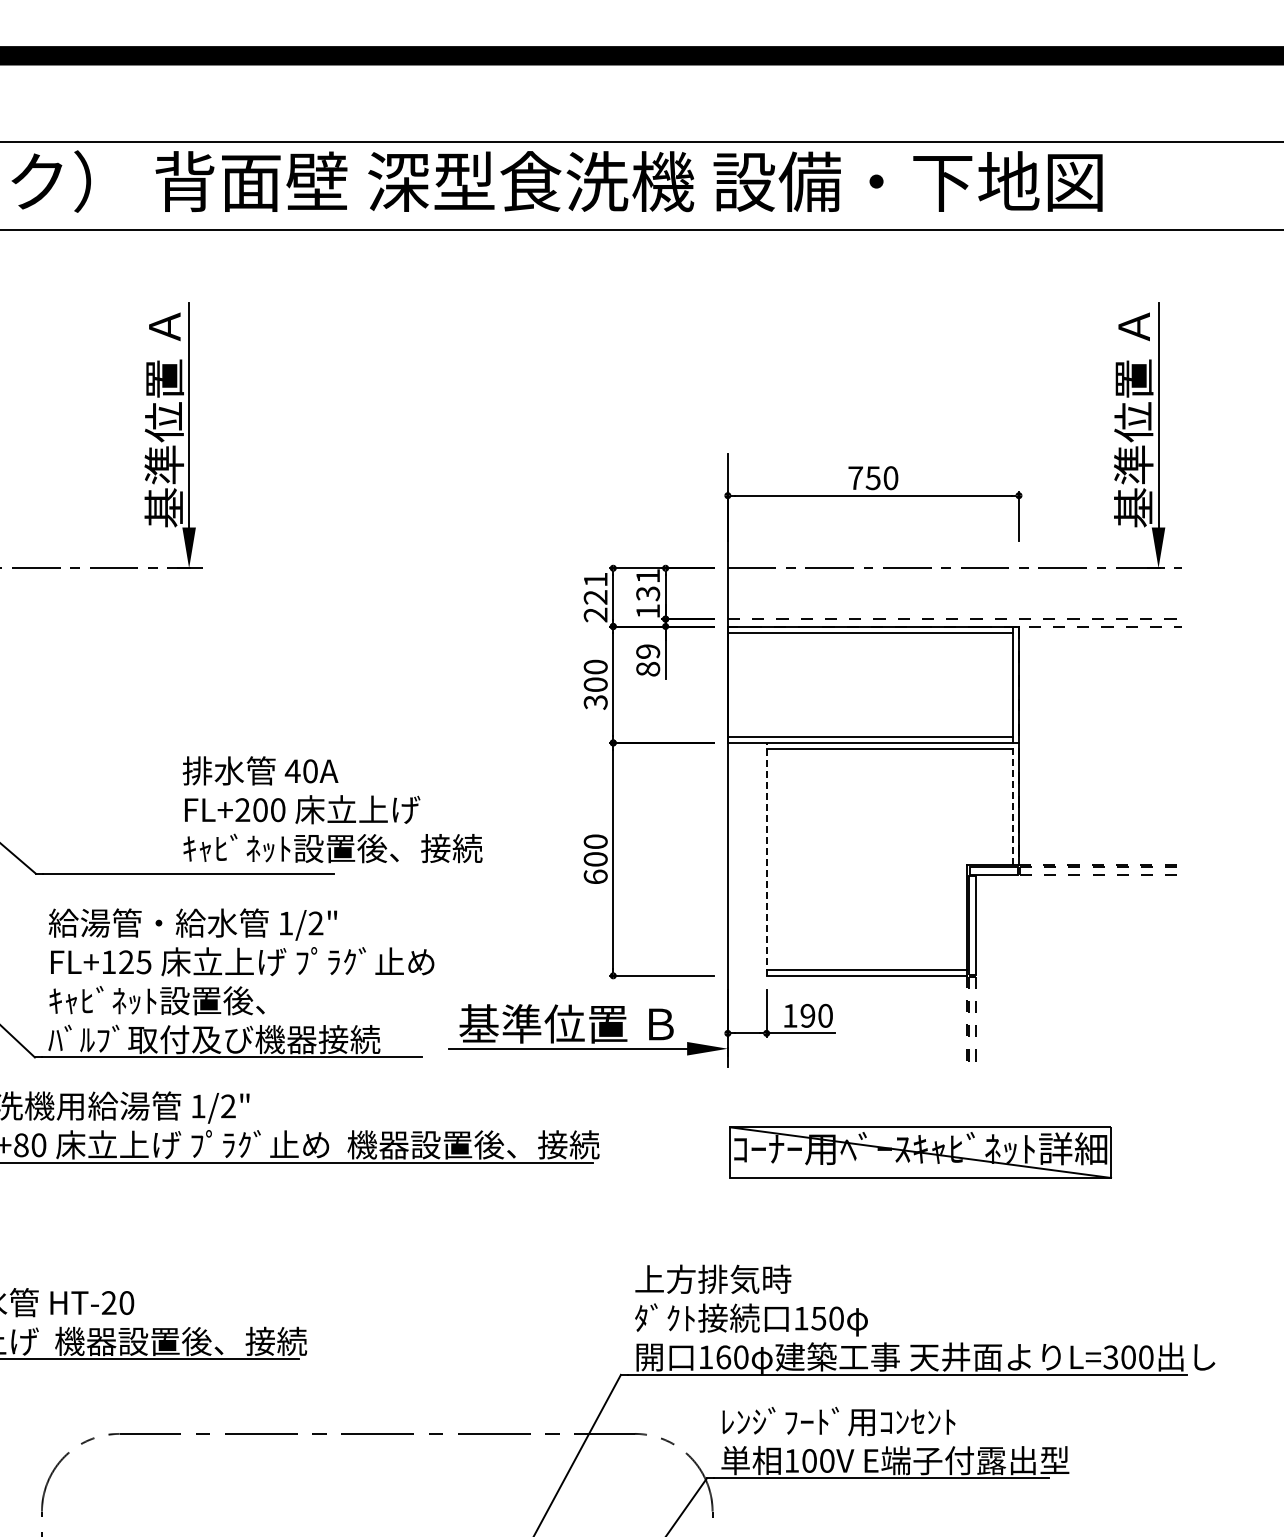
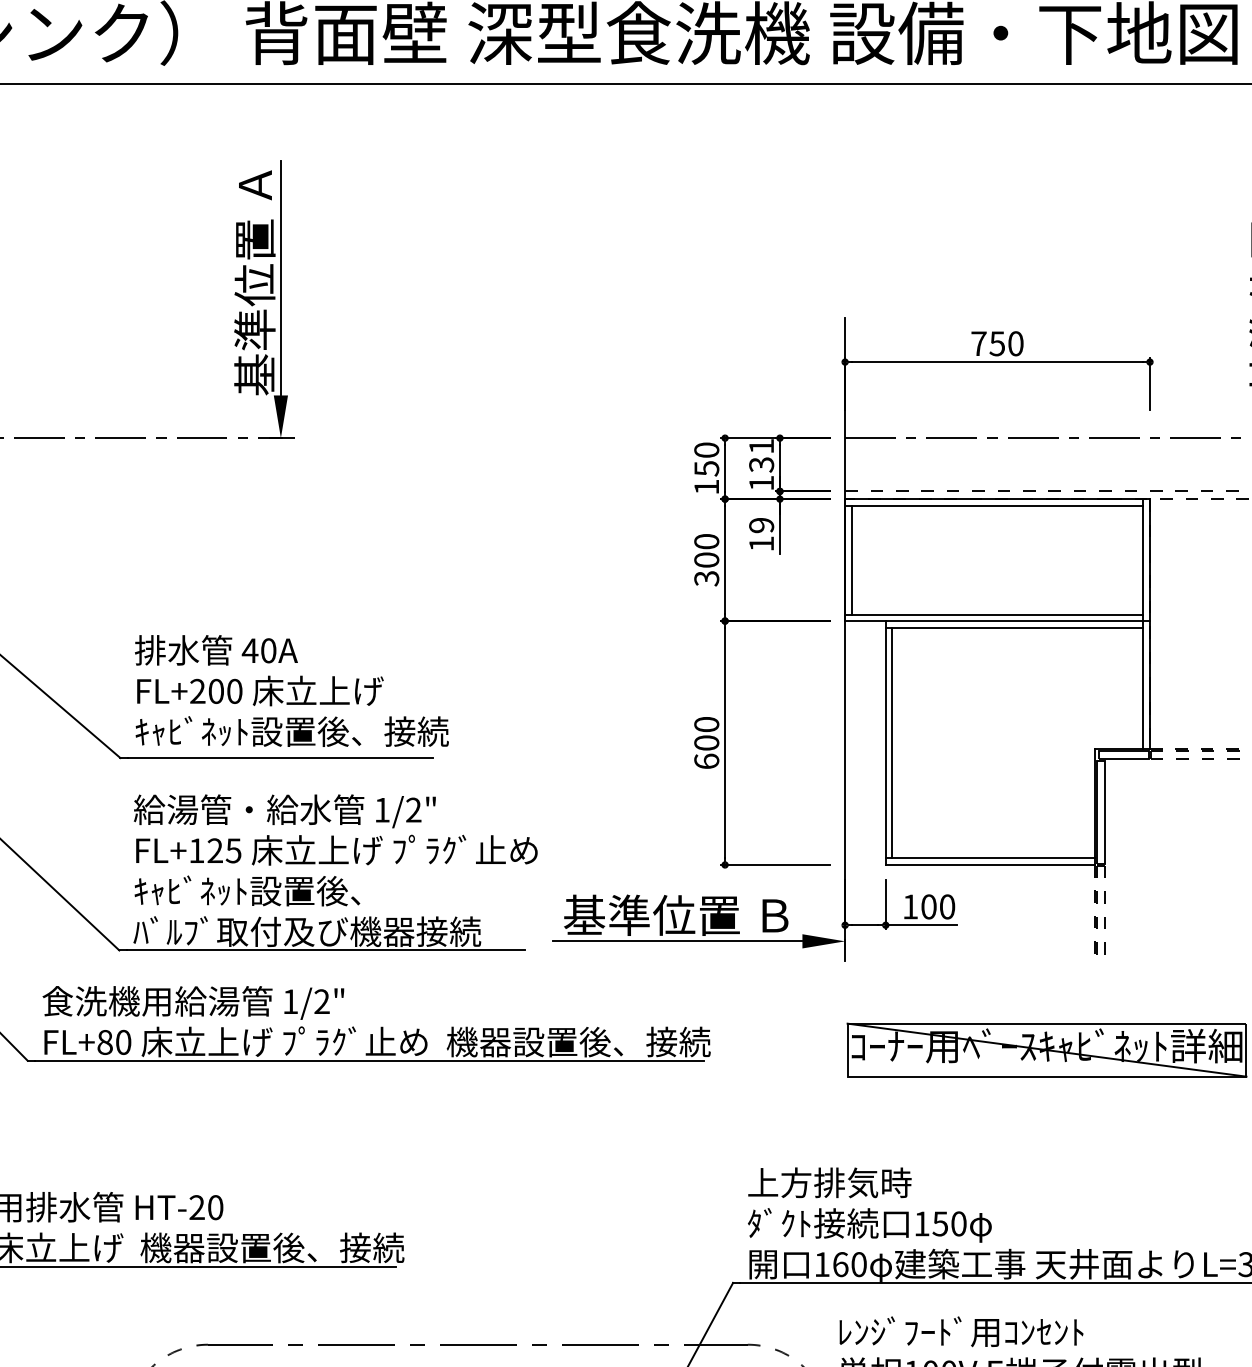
text: (595, 597) -> (706, 468), 221 -> 150
text: (648, 669) -> (761, 544), 89 -> 19
line: (734, 684) -> (852, 559), added
line: (1012, 803) -> (1143, 684), dashed -> solid
text: (332, 809) -> (291, 690), moved
line: (766, 858) -> (885, 742), dashed -> solid
line: (772, 859) -> (891, 743), added
text: (807, 1015) -> (928, 906), 190 -> 100

